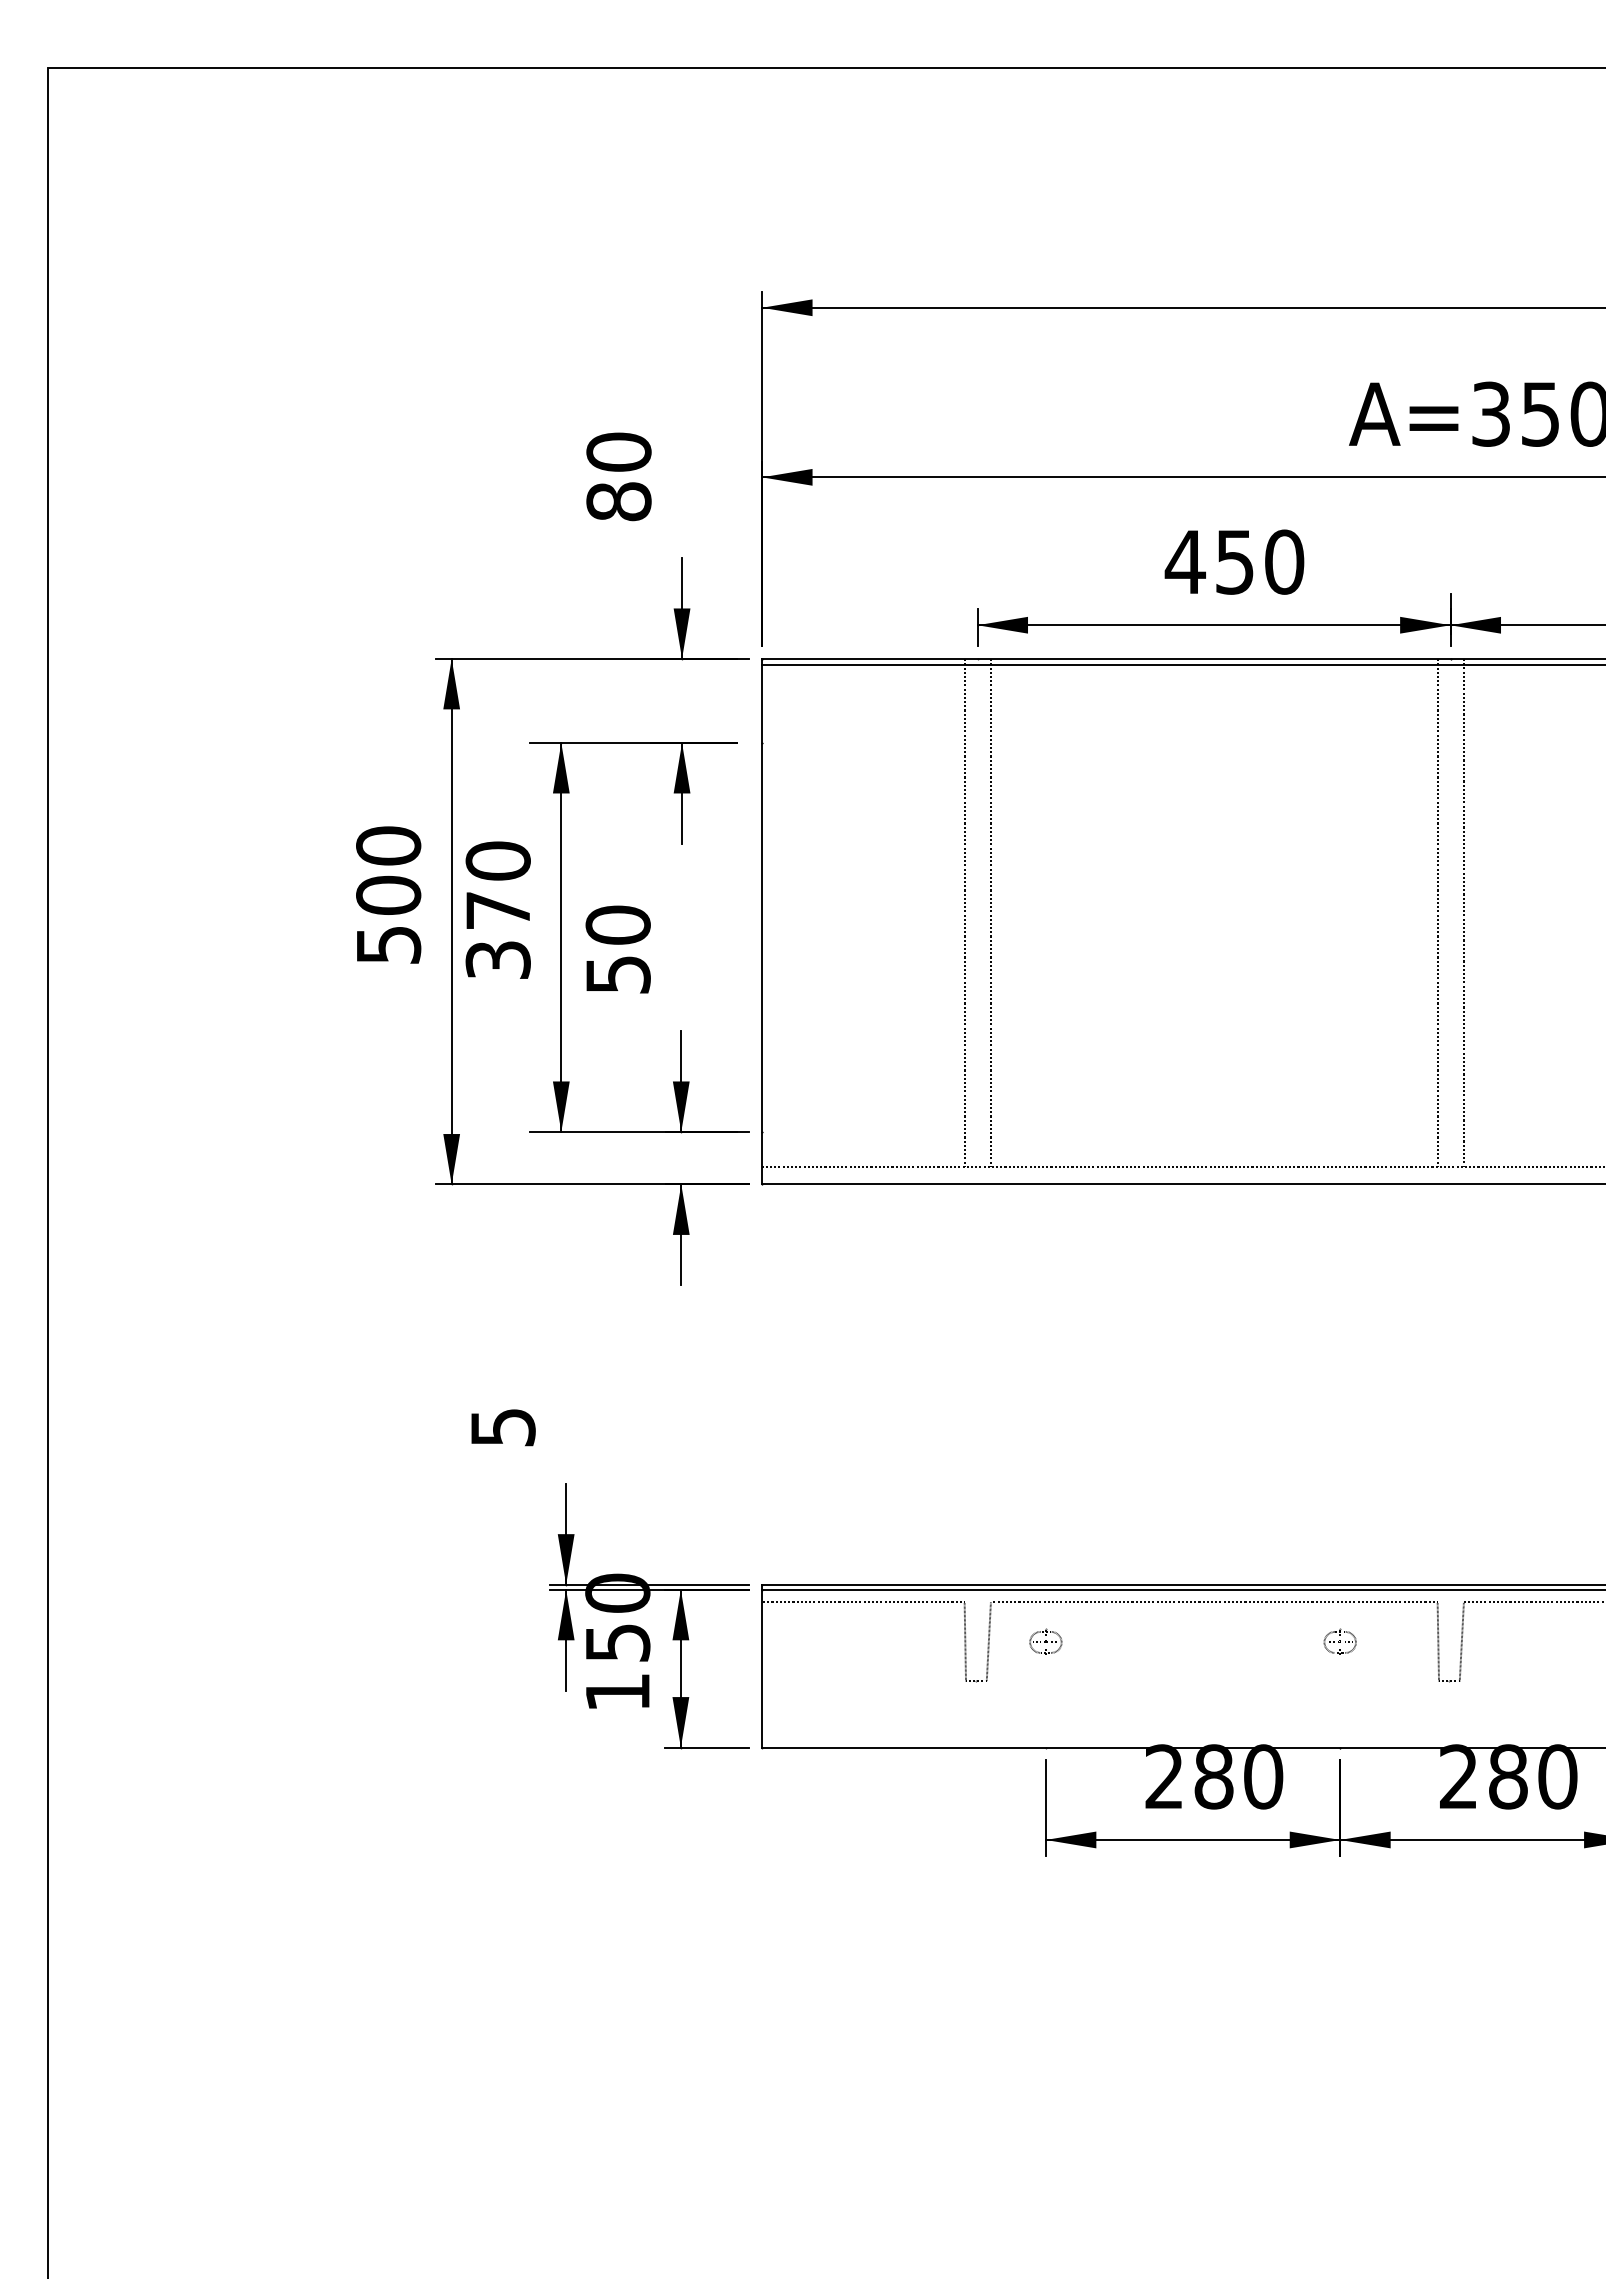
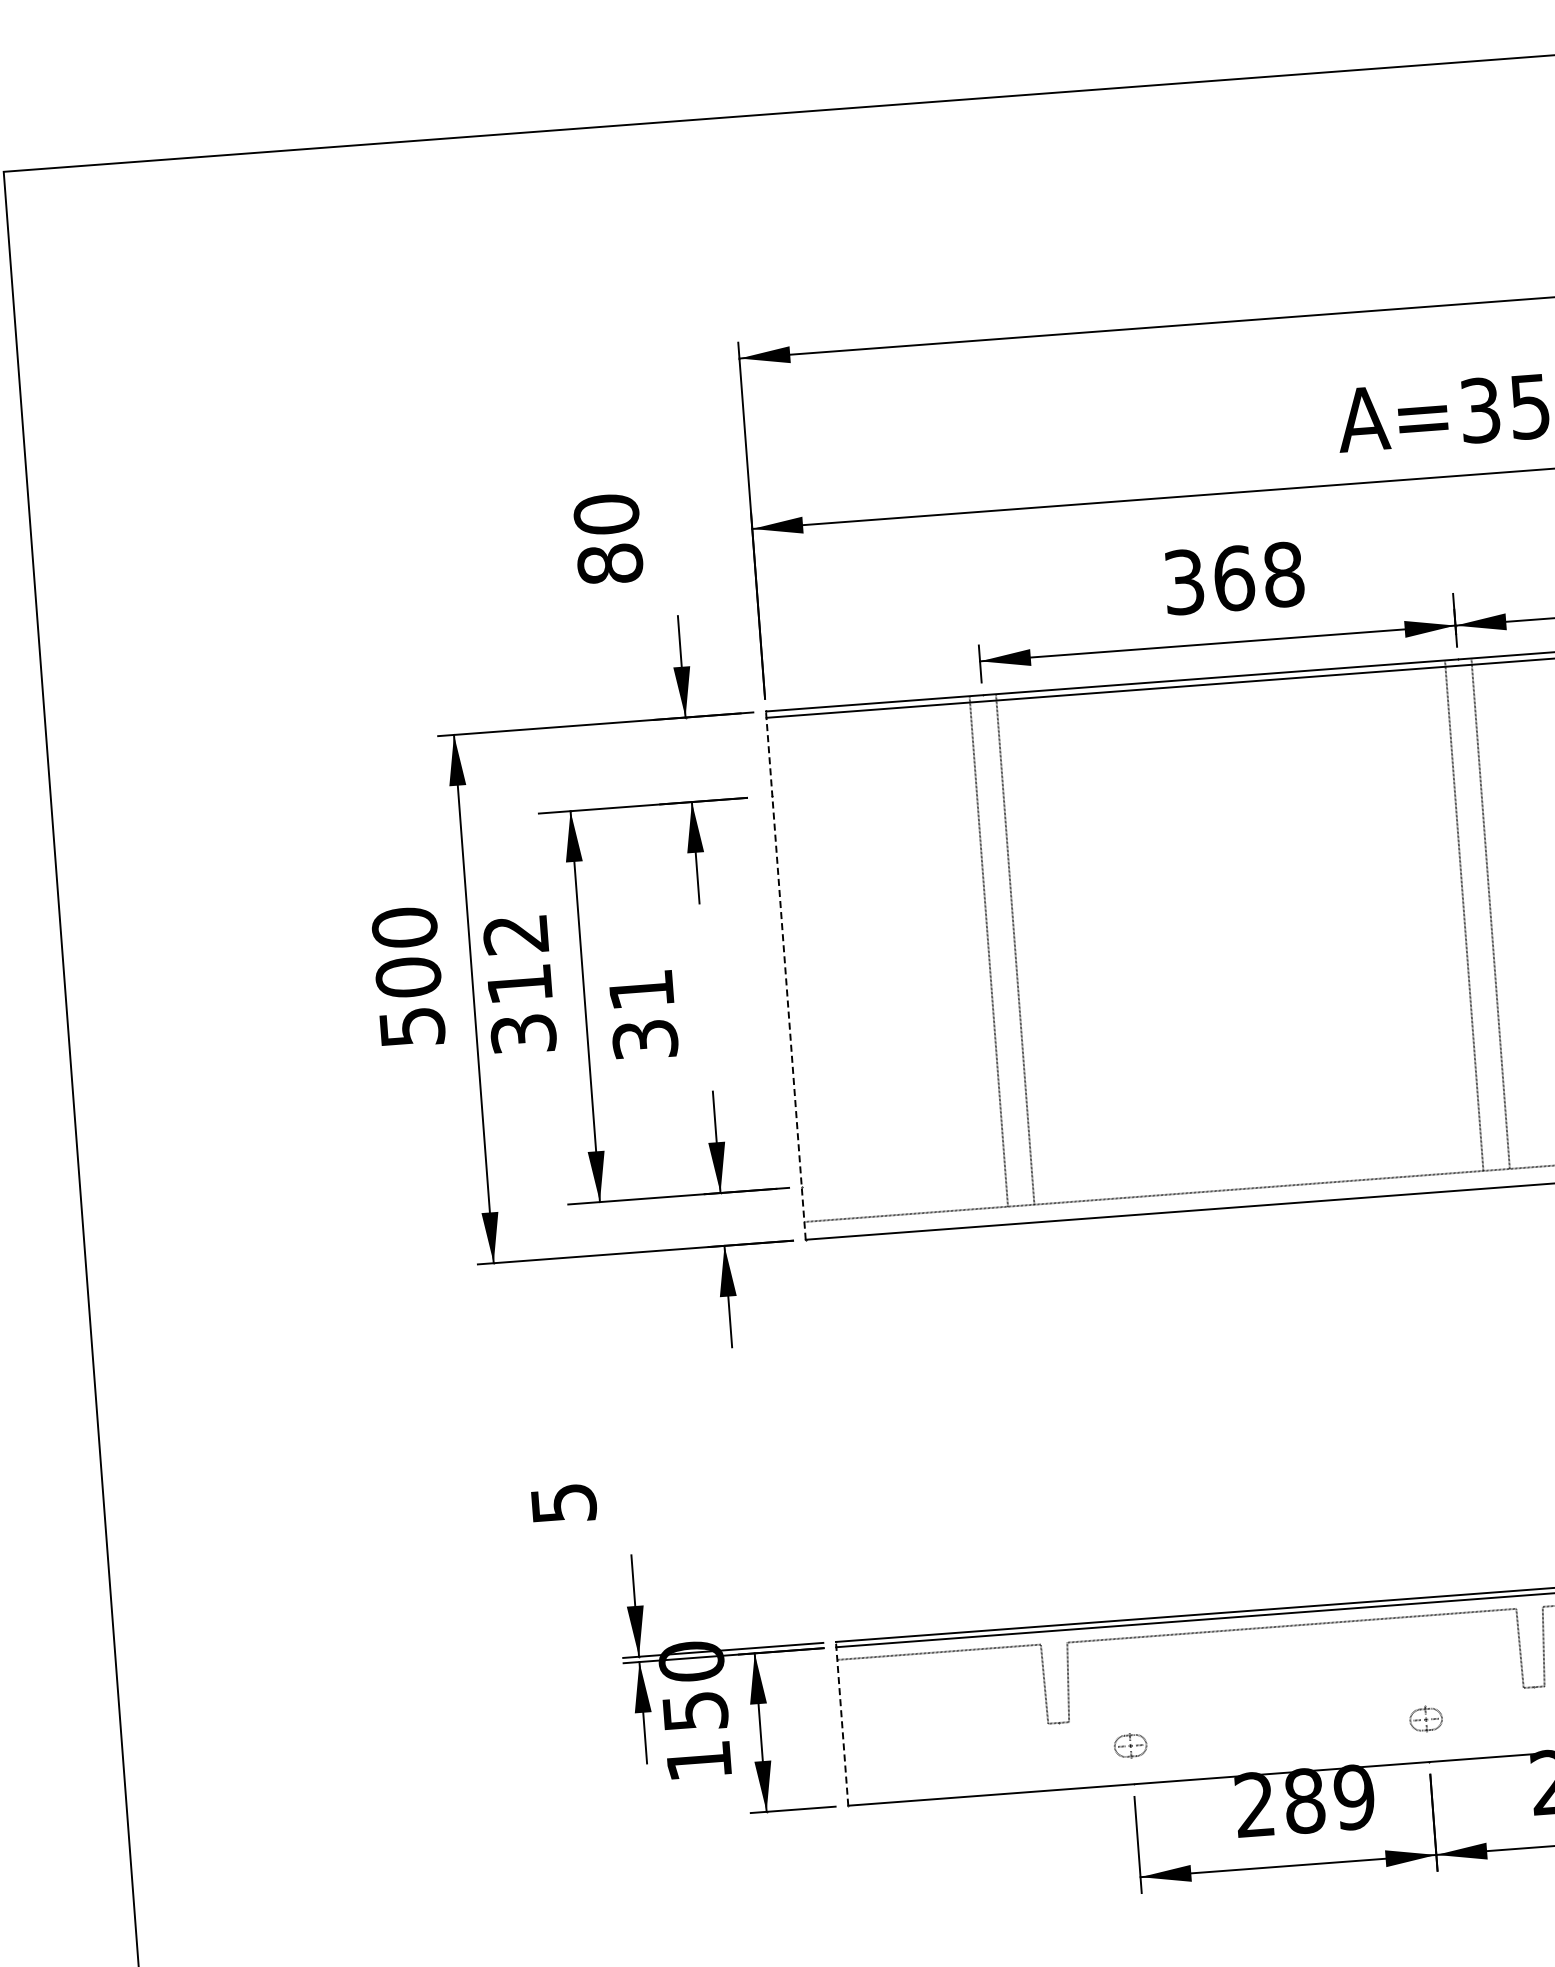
text: (1234, 561) -> (1233, 577), 450 -> 368
text: (497, 884) -> (517, 958), 370 -> 312
line: (762, 921) -> (786, 975), solid -> dashed
text: (617, 949) -> (642, 1014), 50 -> 31
part: (1045, 1641) -> (1130, 1745), moved
part: (1339, 1641) -> (1425, 1718), moved
line: (762, 1665) -> (842, 1723), solid -> dashed
text: (1263, 1776) -> (1354, 1796), 280 -> 289

